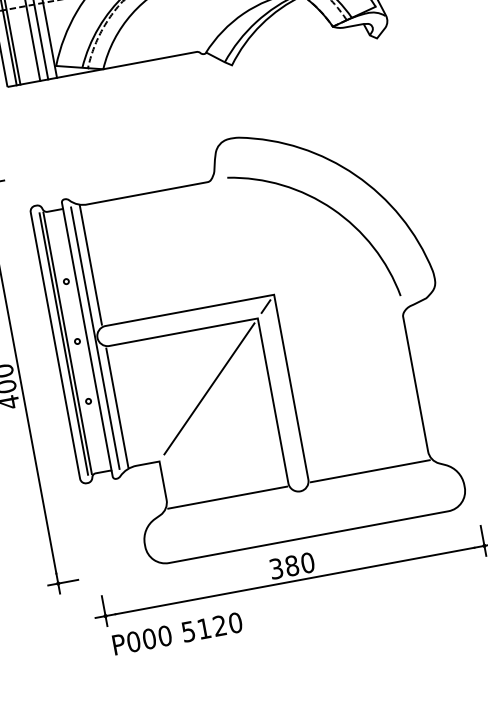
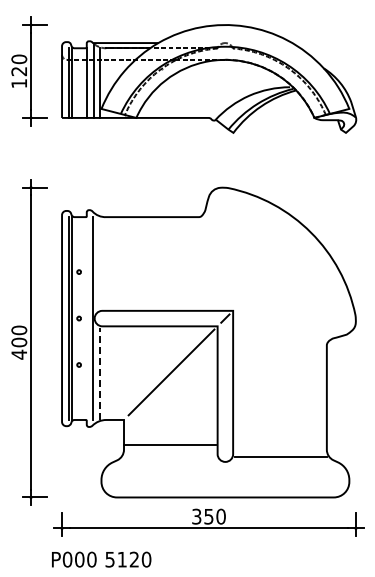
curve: (332, 210) -> (288, 255), removed
line: (90, 265) -> (99, 263), removed
line: (86, 339) -> (86, 318), removed
line: (116, 407) -> (99, 373), solid -> dashed
line: (228, 497) -> (170, 444), moved
text: (291, 565) -> (208, 516), 380 -> 350
text: (177, 633) -> (101, 559), moved

